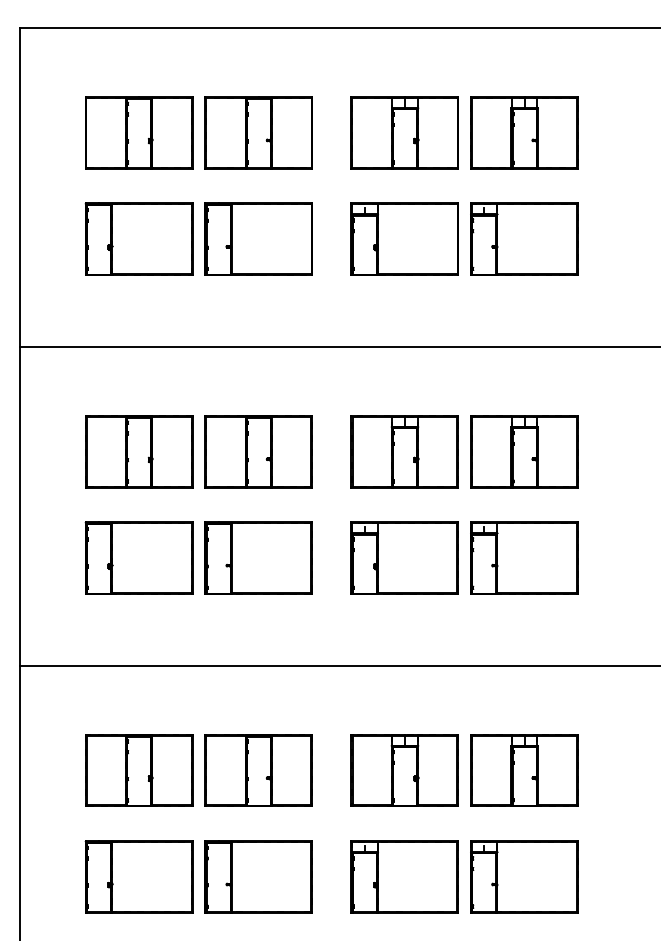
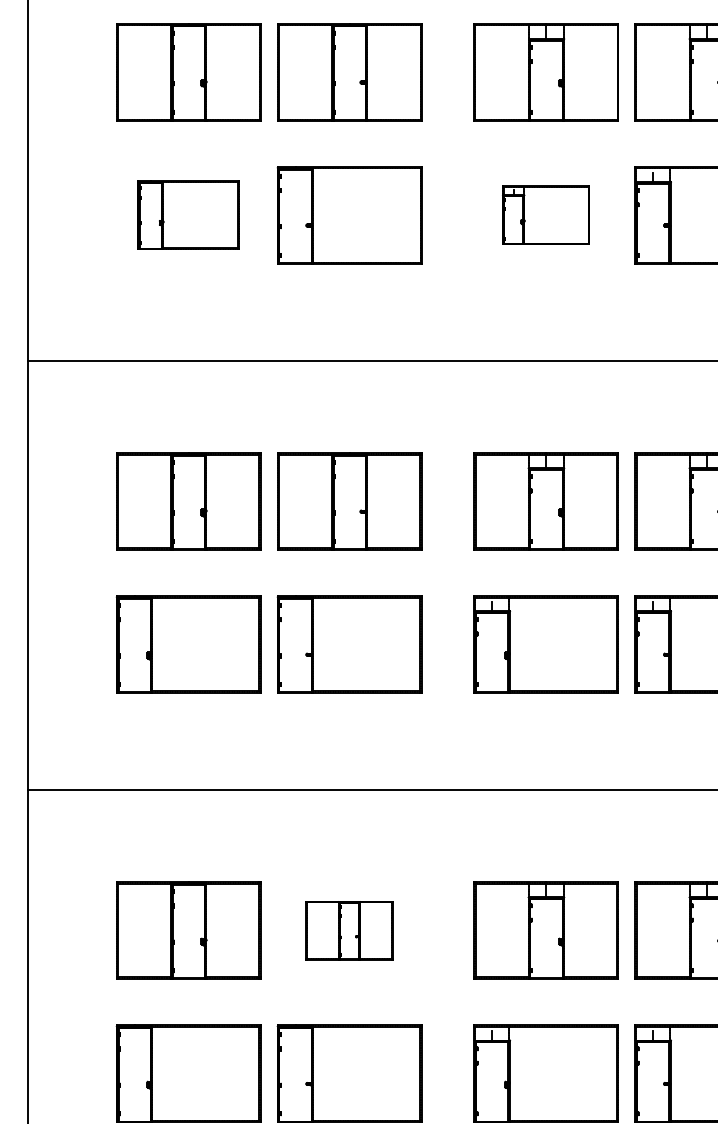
part: (138, 238) -> (187, 214), size x0.7
part: (404, 238) -> (545, 214), size x0.6
part: (258, 770) -> (349, 930), size x0.6

